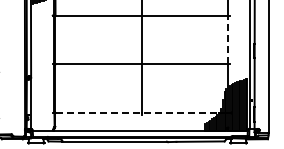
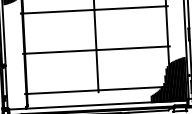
line: (228, 39) -> (167, 25), dashed -> solid
line: (137, 112) -> (95, 90), dashed -> solid

